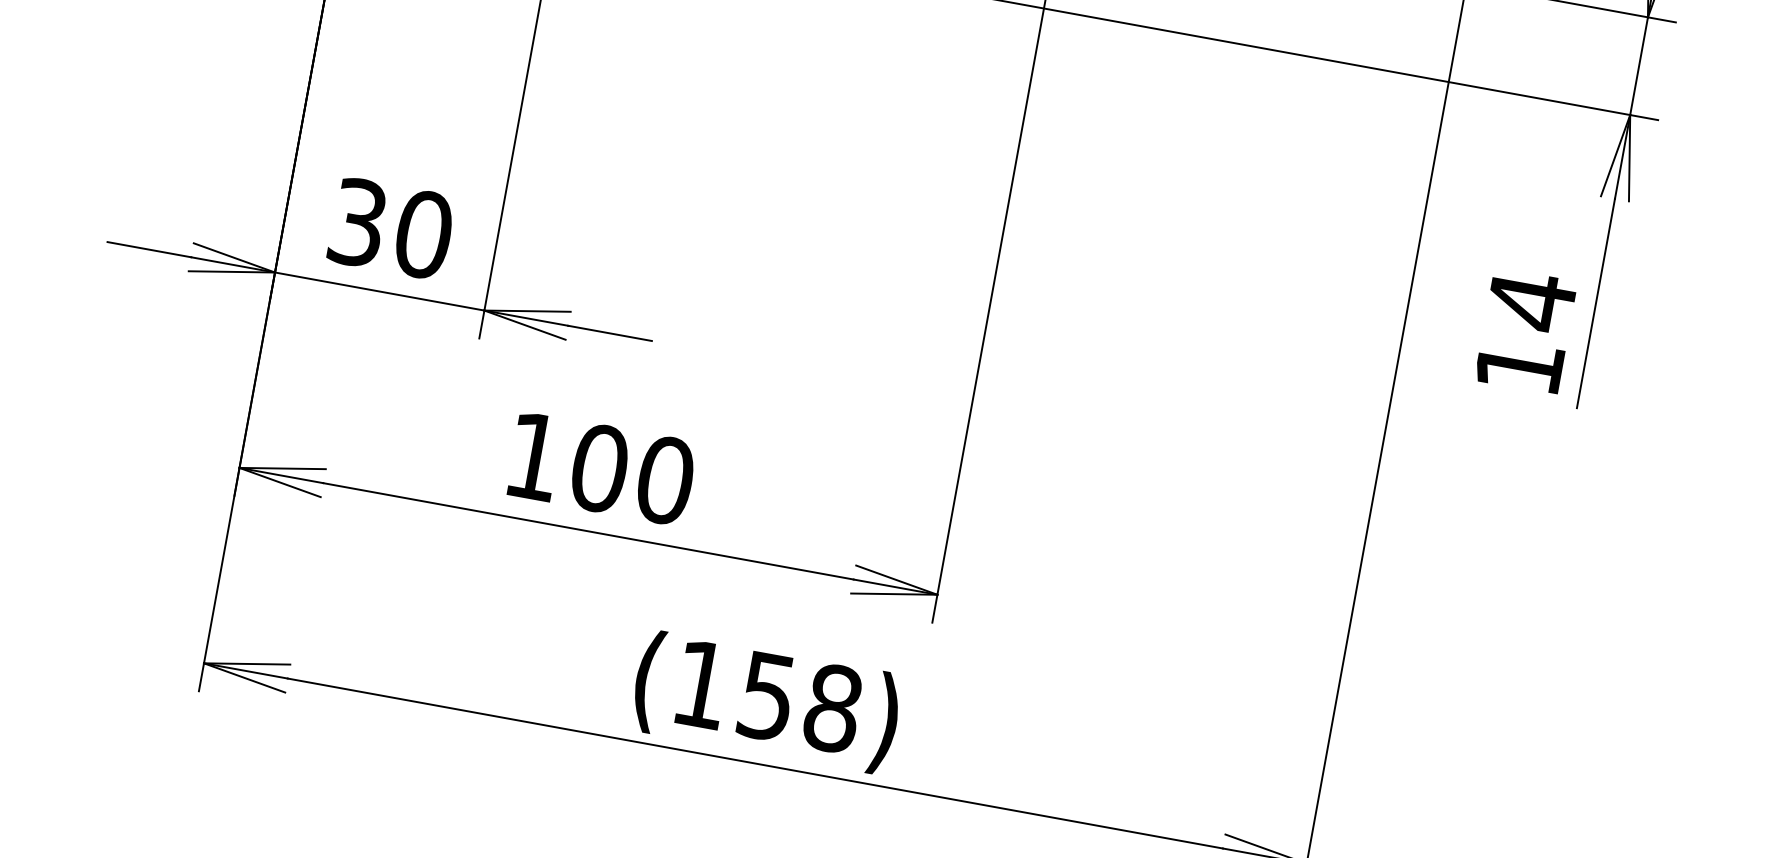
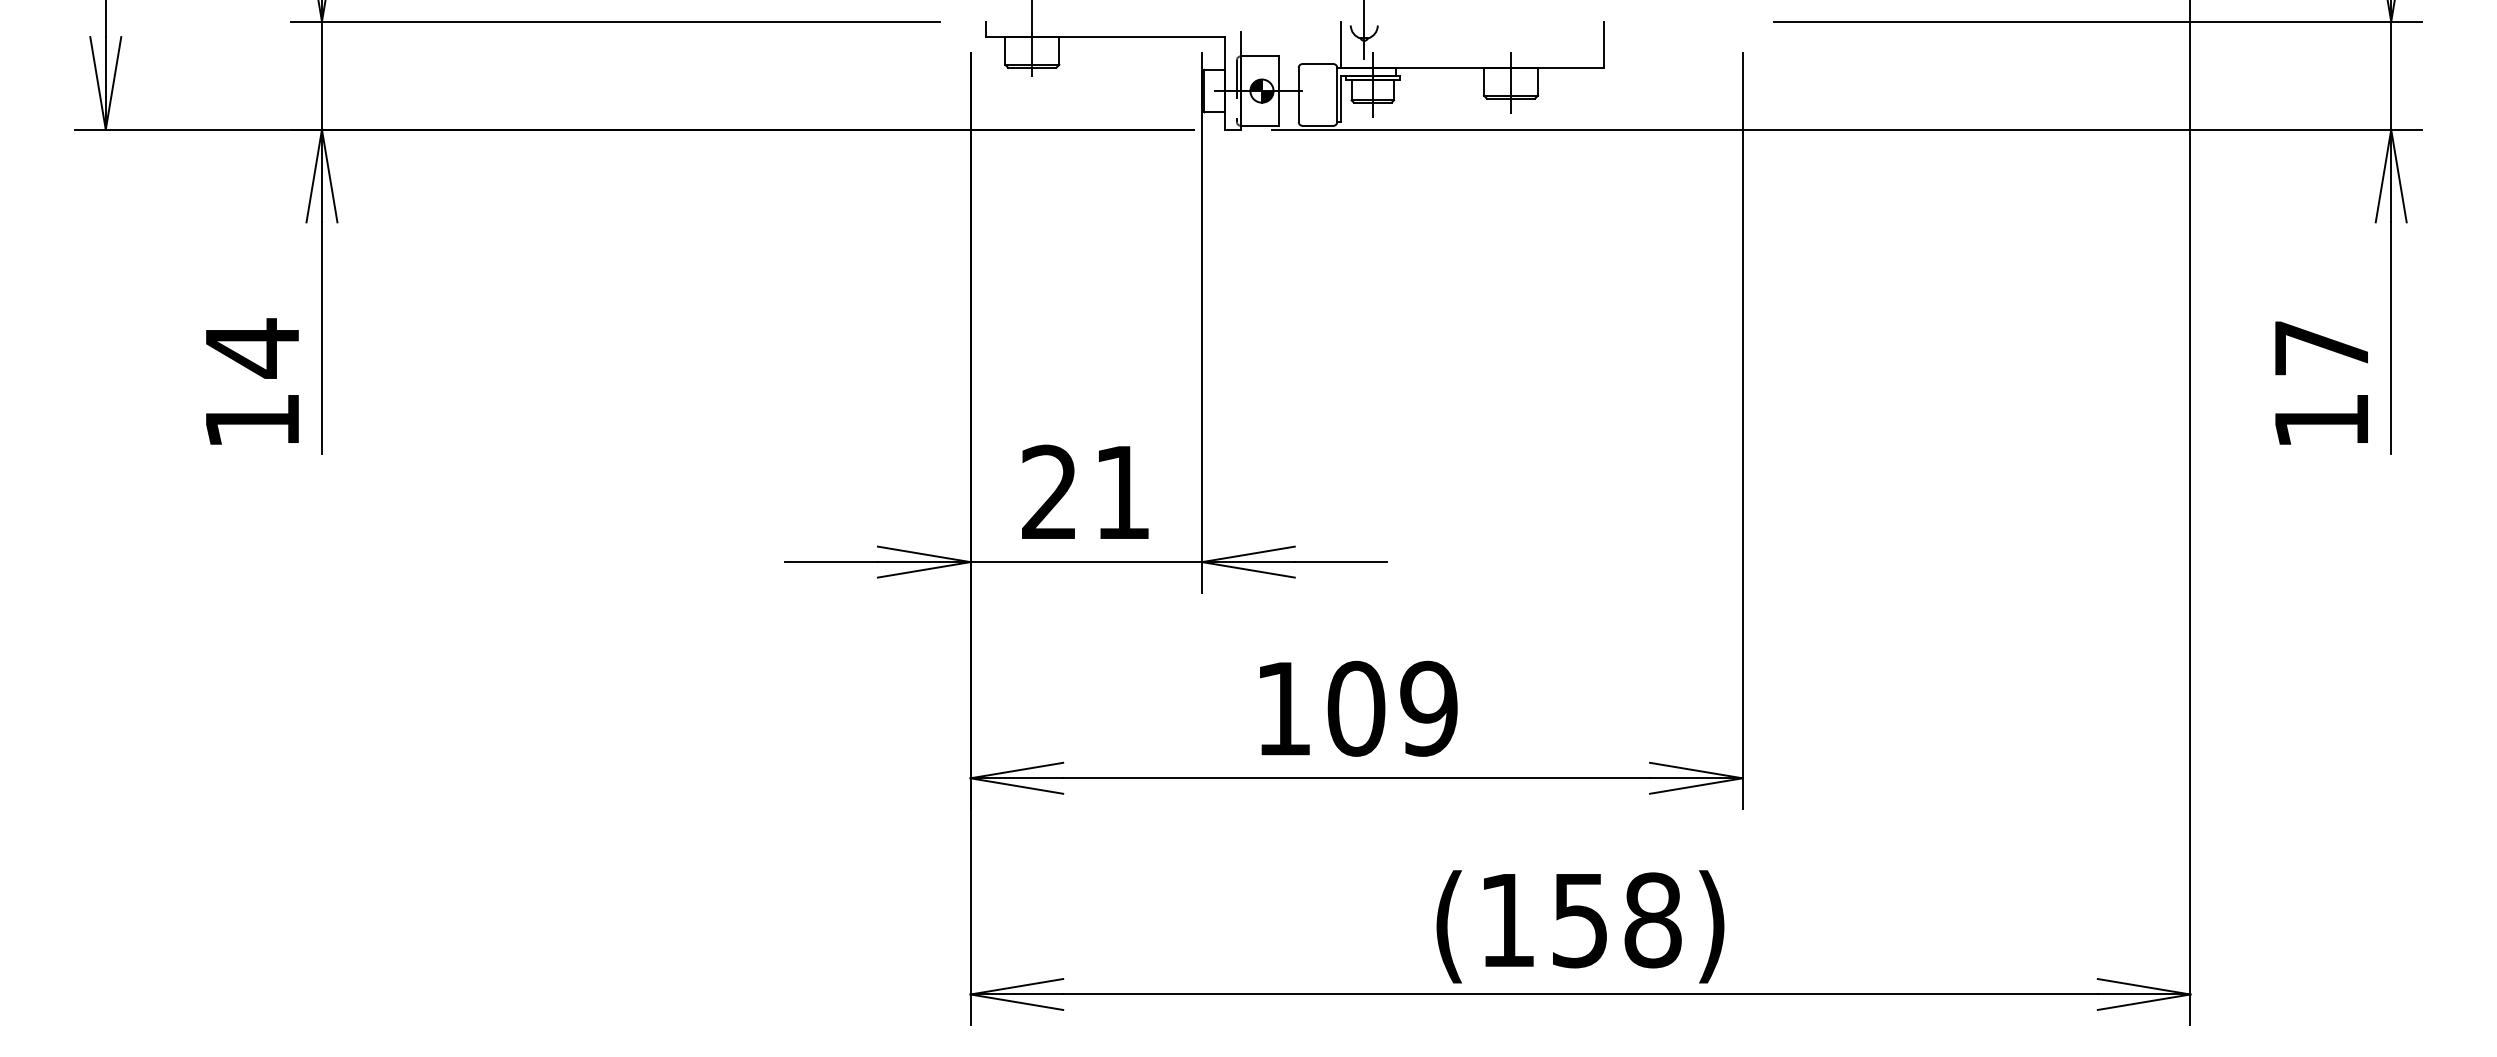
text: (391, 228) -> (1086, 492), 30 -> 21
text: (1531, 301) -> (2321, 348), 14 -> 17
text: (665, 480) -> (1429, 708), 100 -> 109

